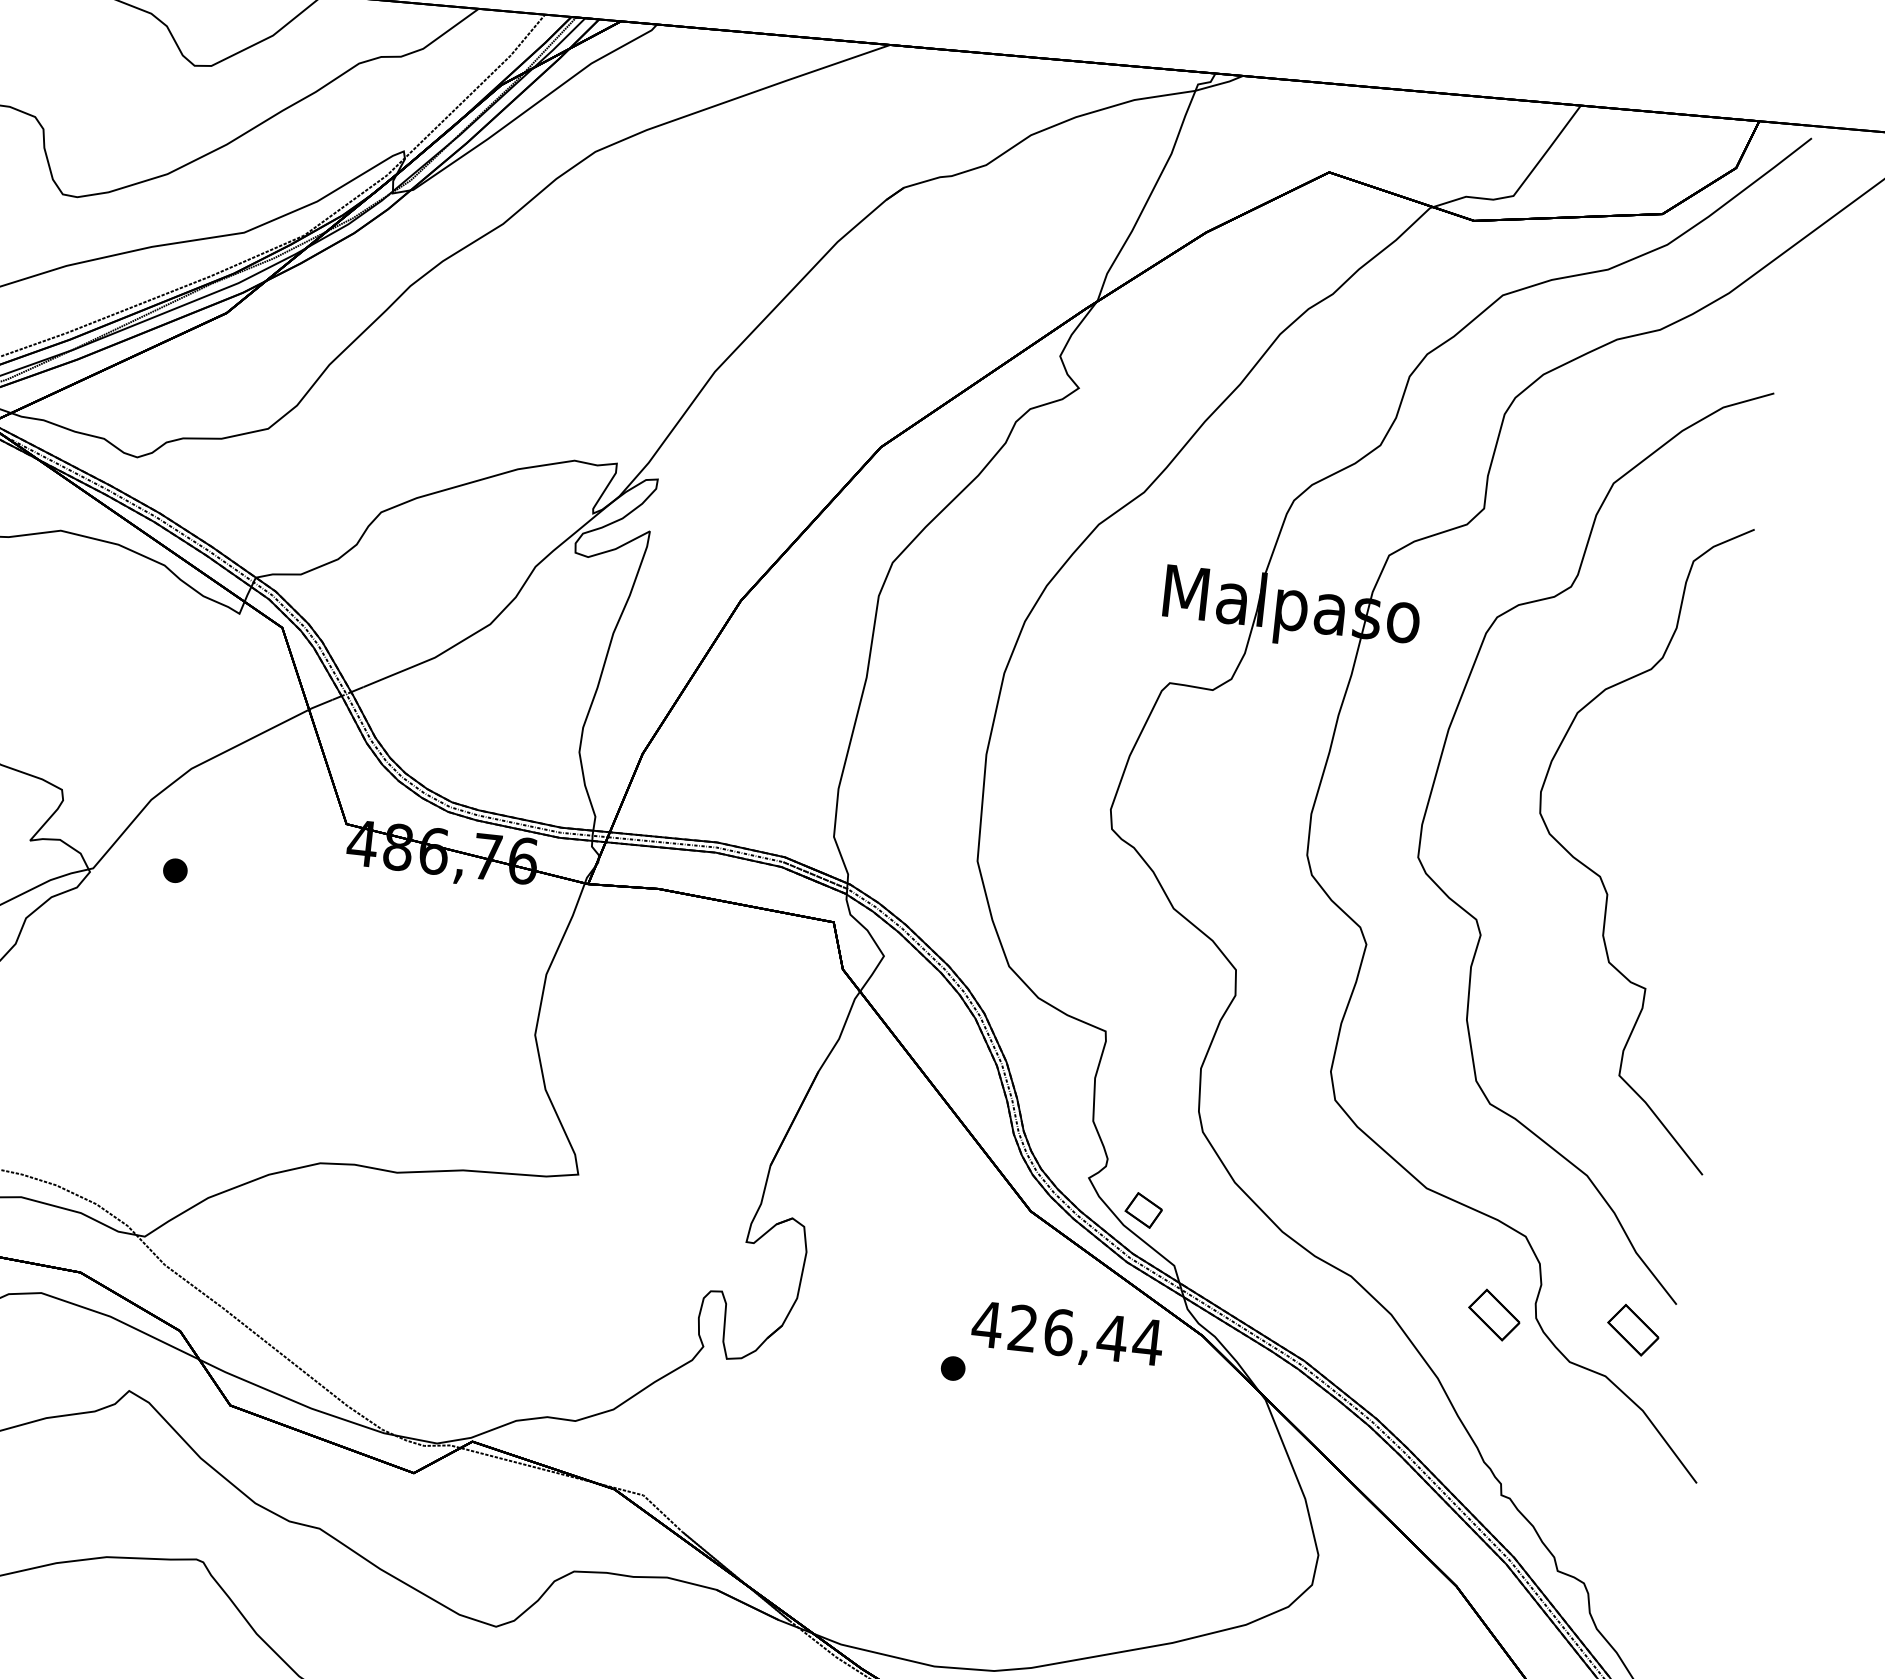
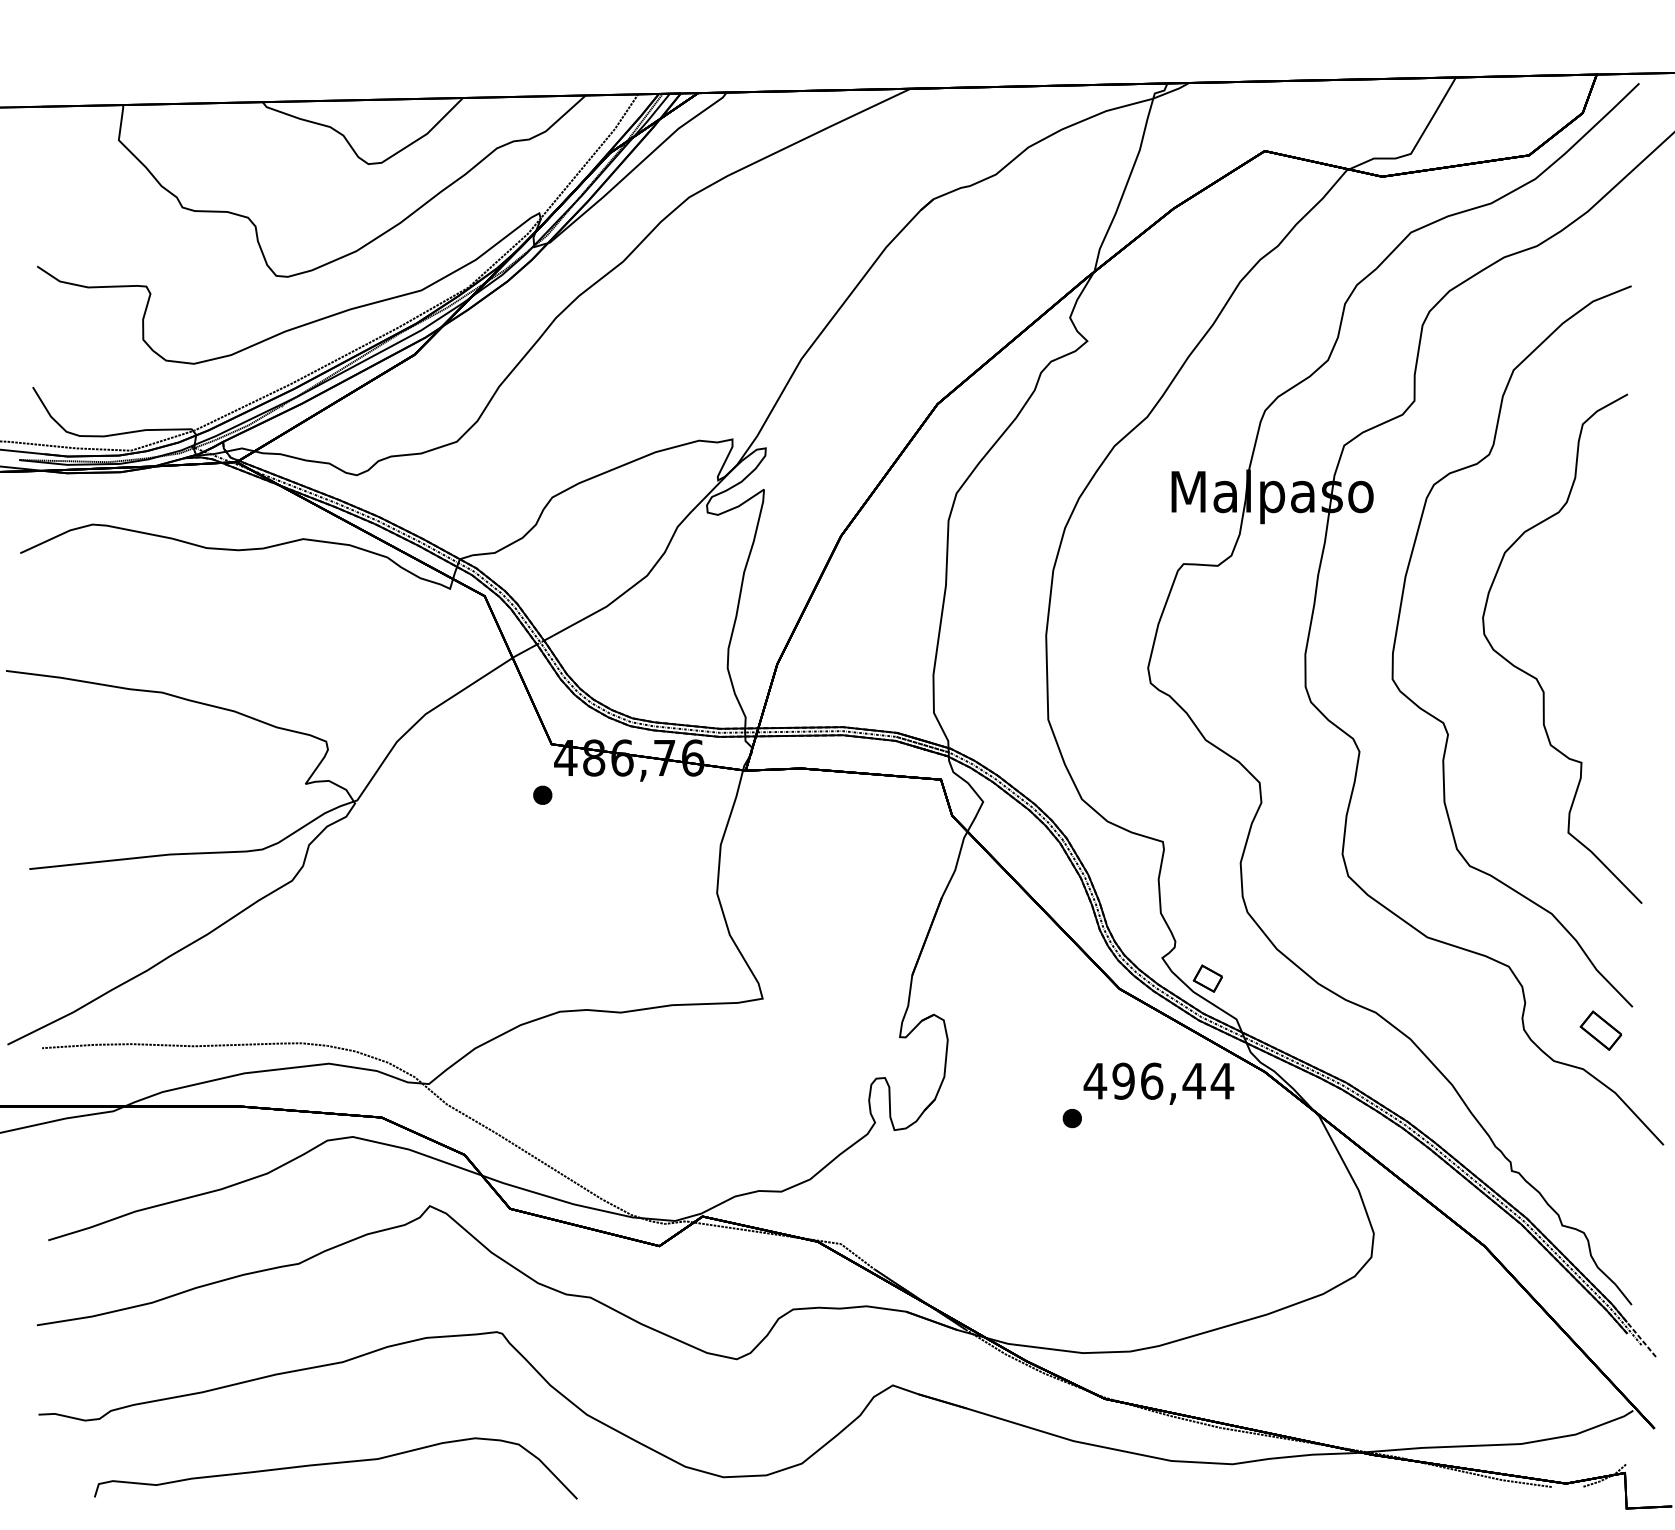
part: (175, 869) -> (542, 794), moved
part: (1493, 1314) -> (1490, 1030), removed
text: (1023, 1327) -> (1123, 1080), 426,44 -> 496,44

